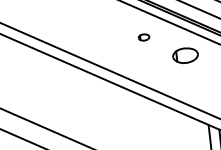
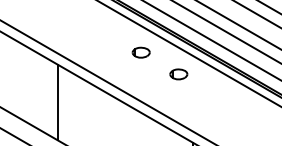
part: (143, 37) -> (140, 52), size x1.67
part: (185, 55) -> (178, 74), size x0.71
line: (63, 98) -> (57, 102), added

